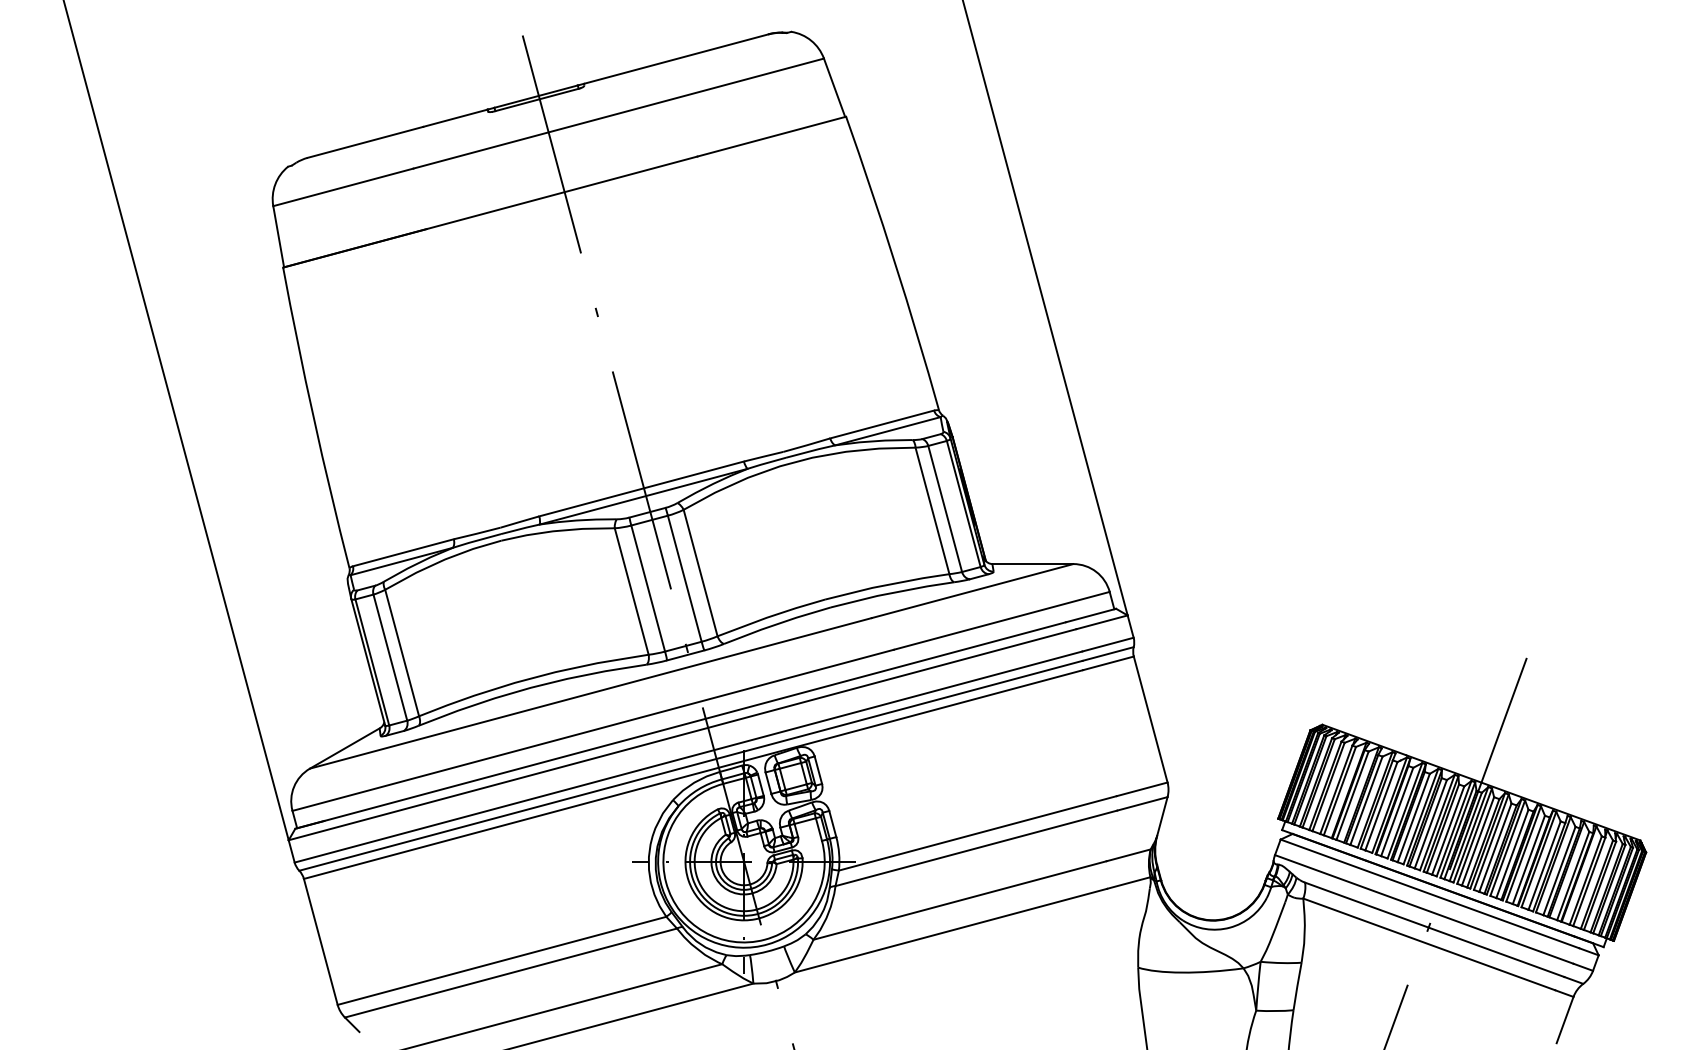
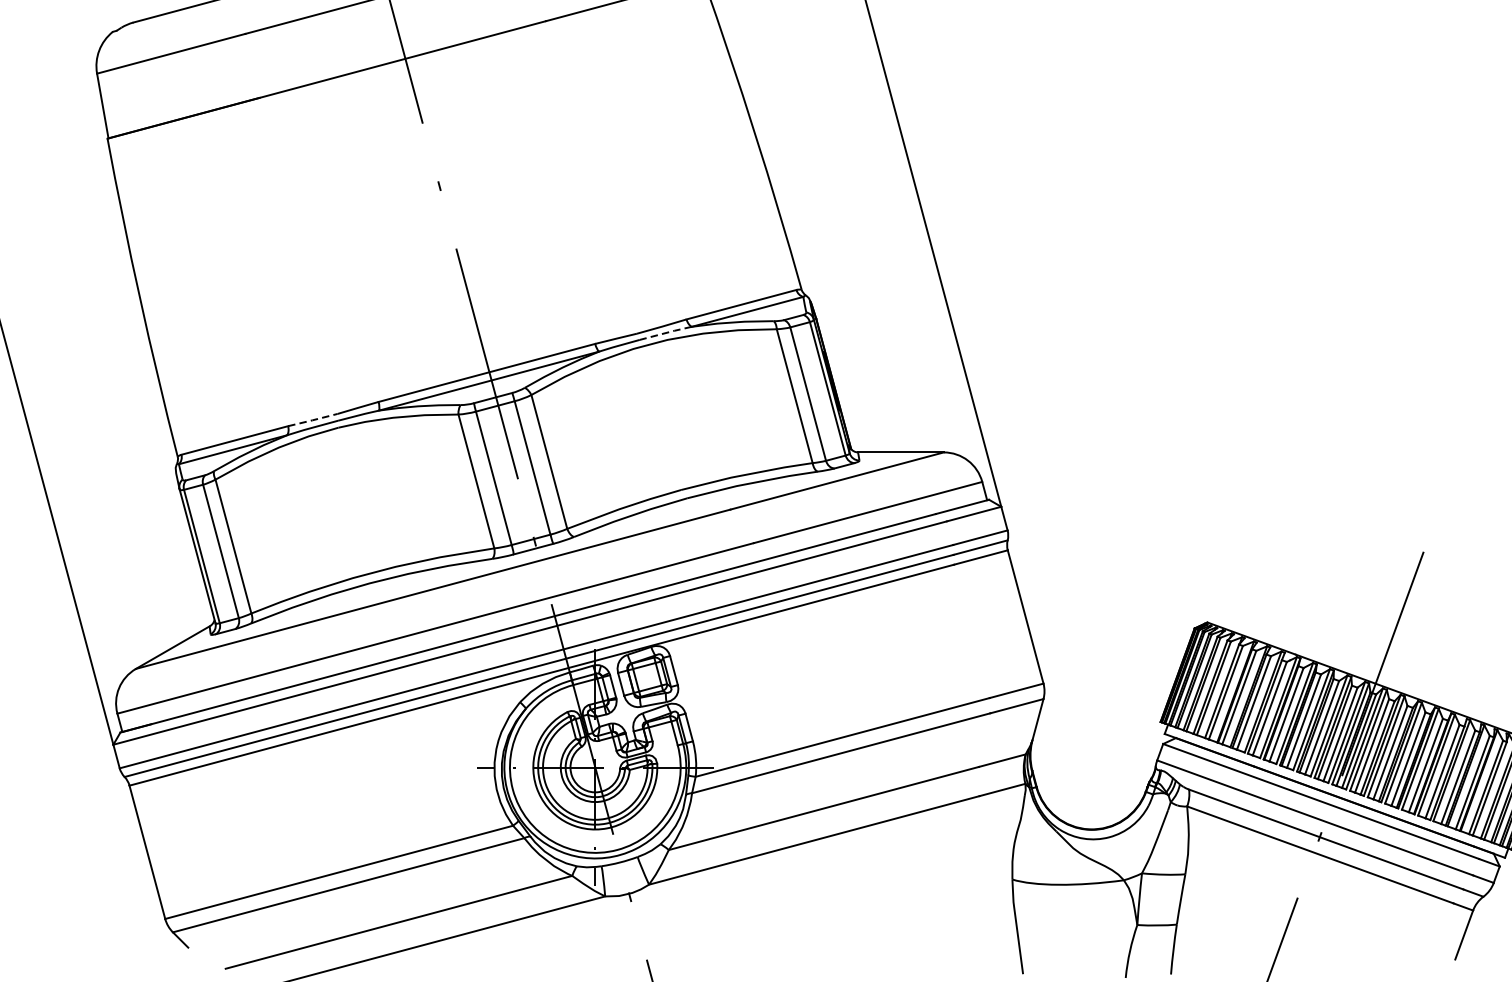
line: (811, 451) -> (666, 333), solid -> dashed
line: (476, 533) -> (312, 420), solid -> dashed

